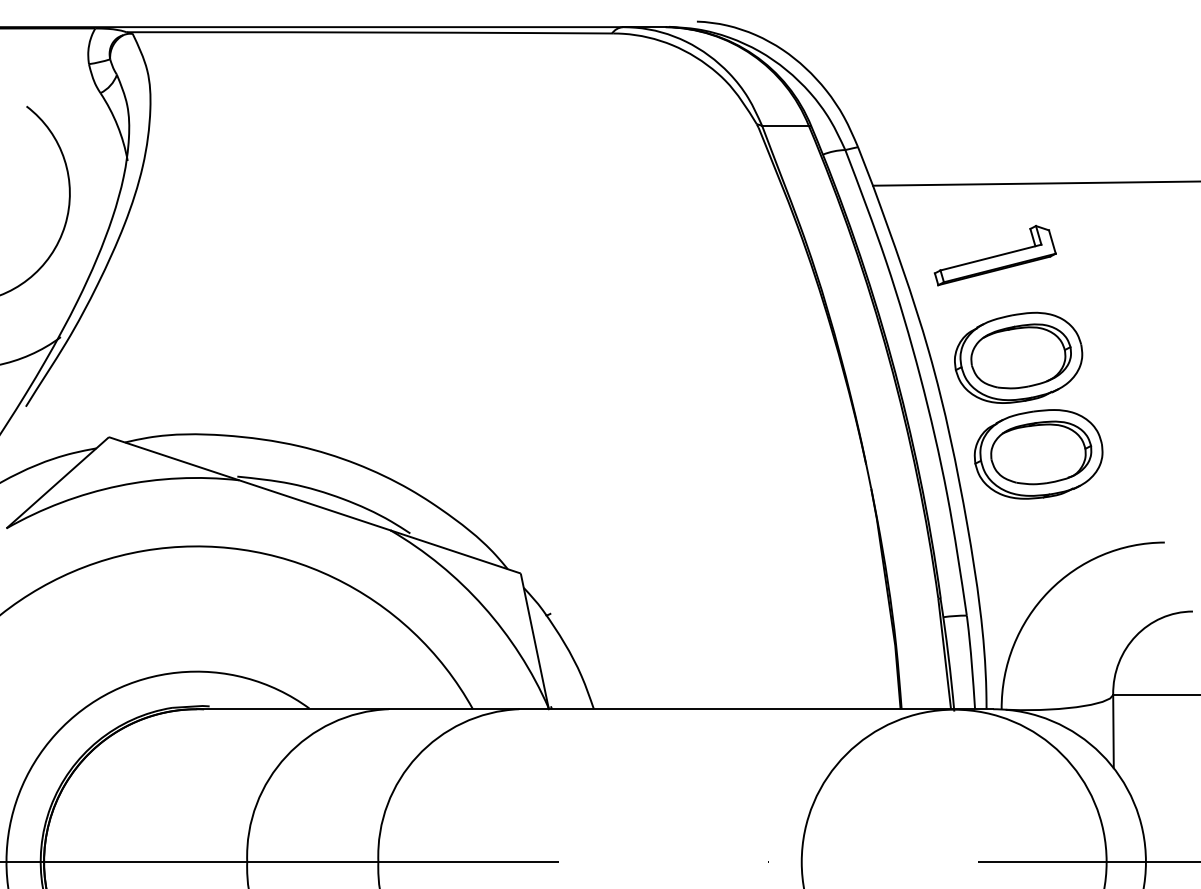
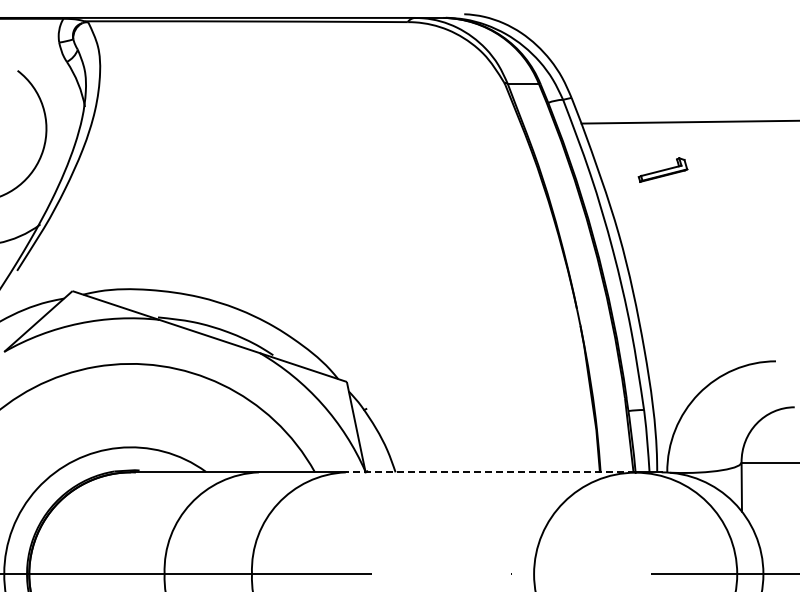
part: (994, 254) -> (662, 169), size x0.6
part: (1029, 406) -> (685, 270), removed
line: (736, 709) -> (490, 472), solid -> dashed

